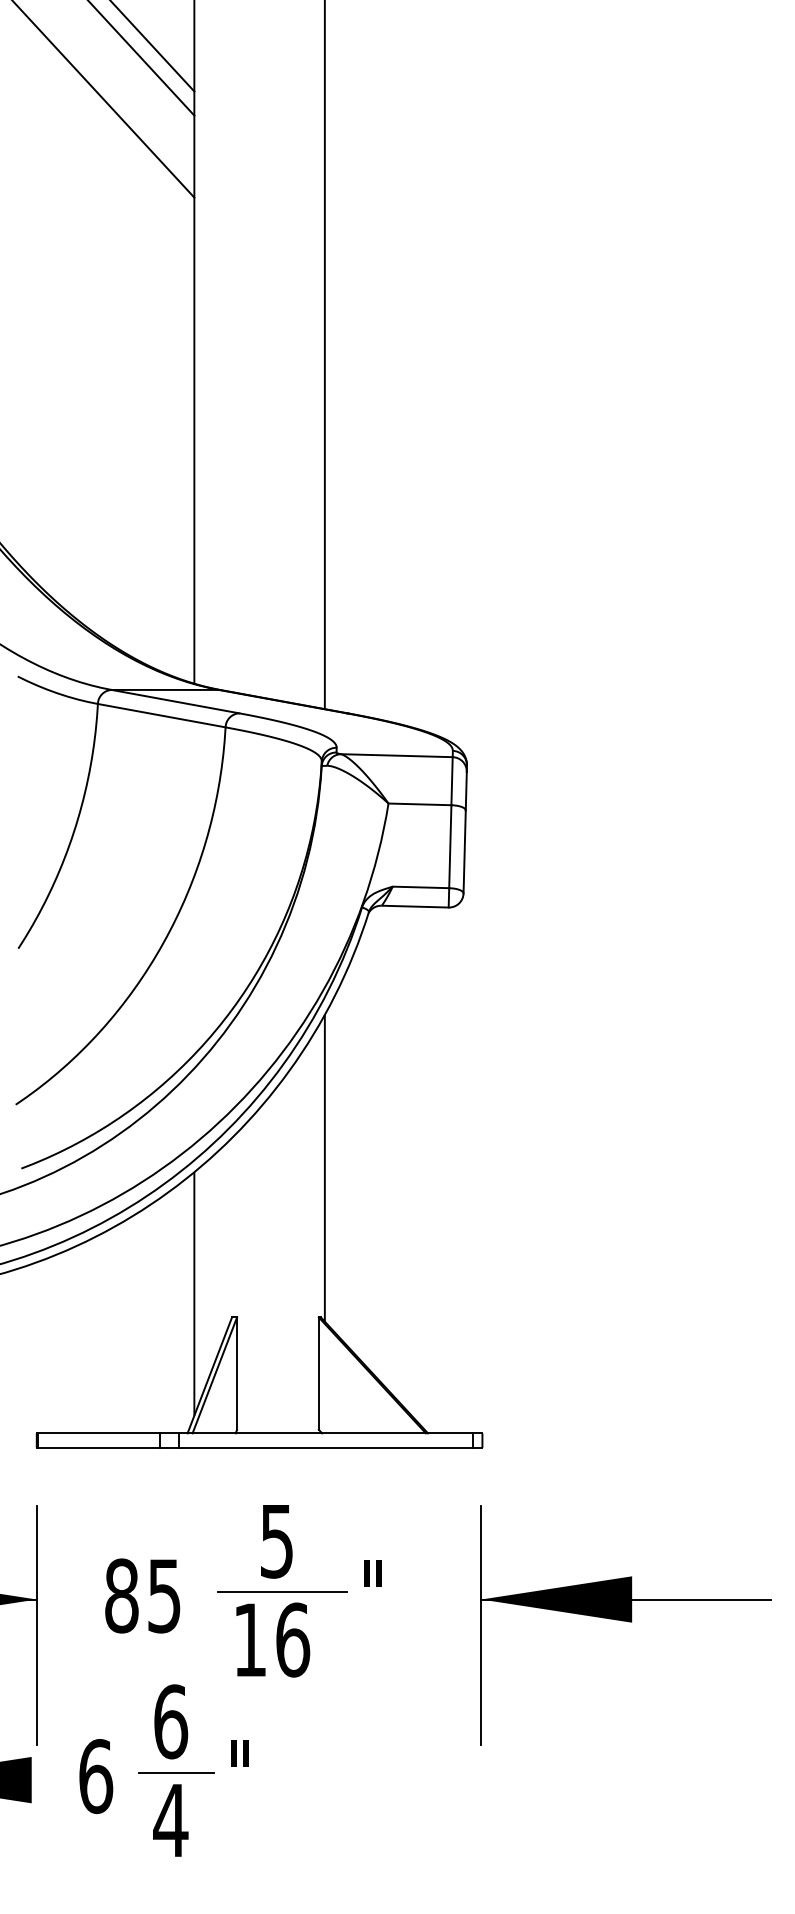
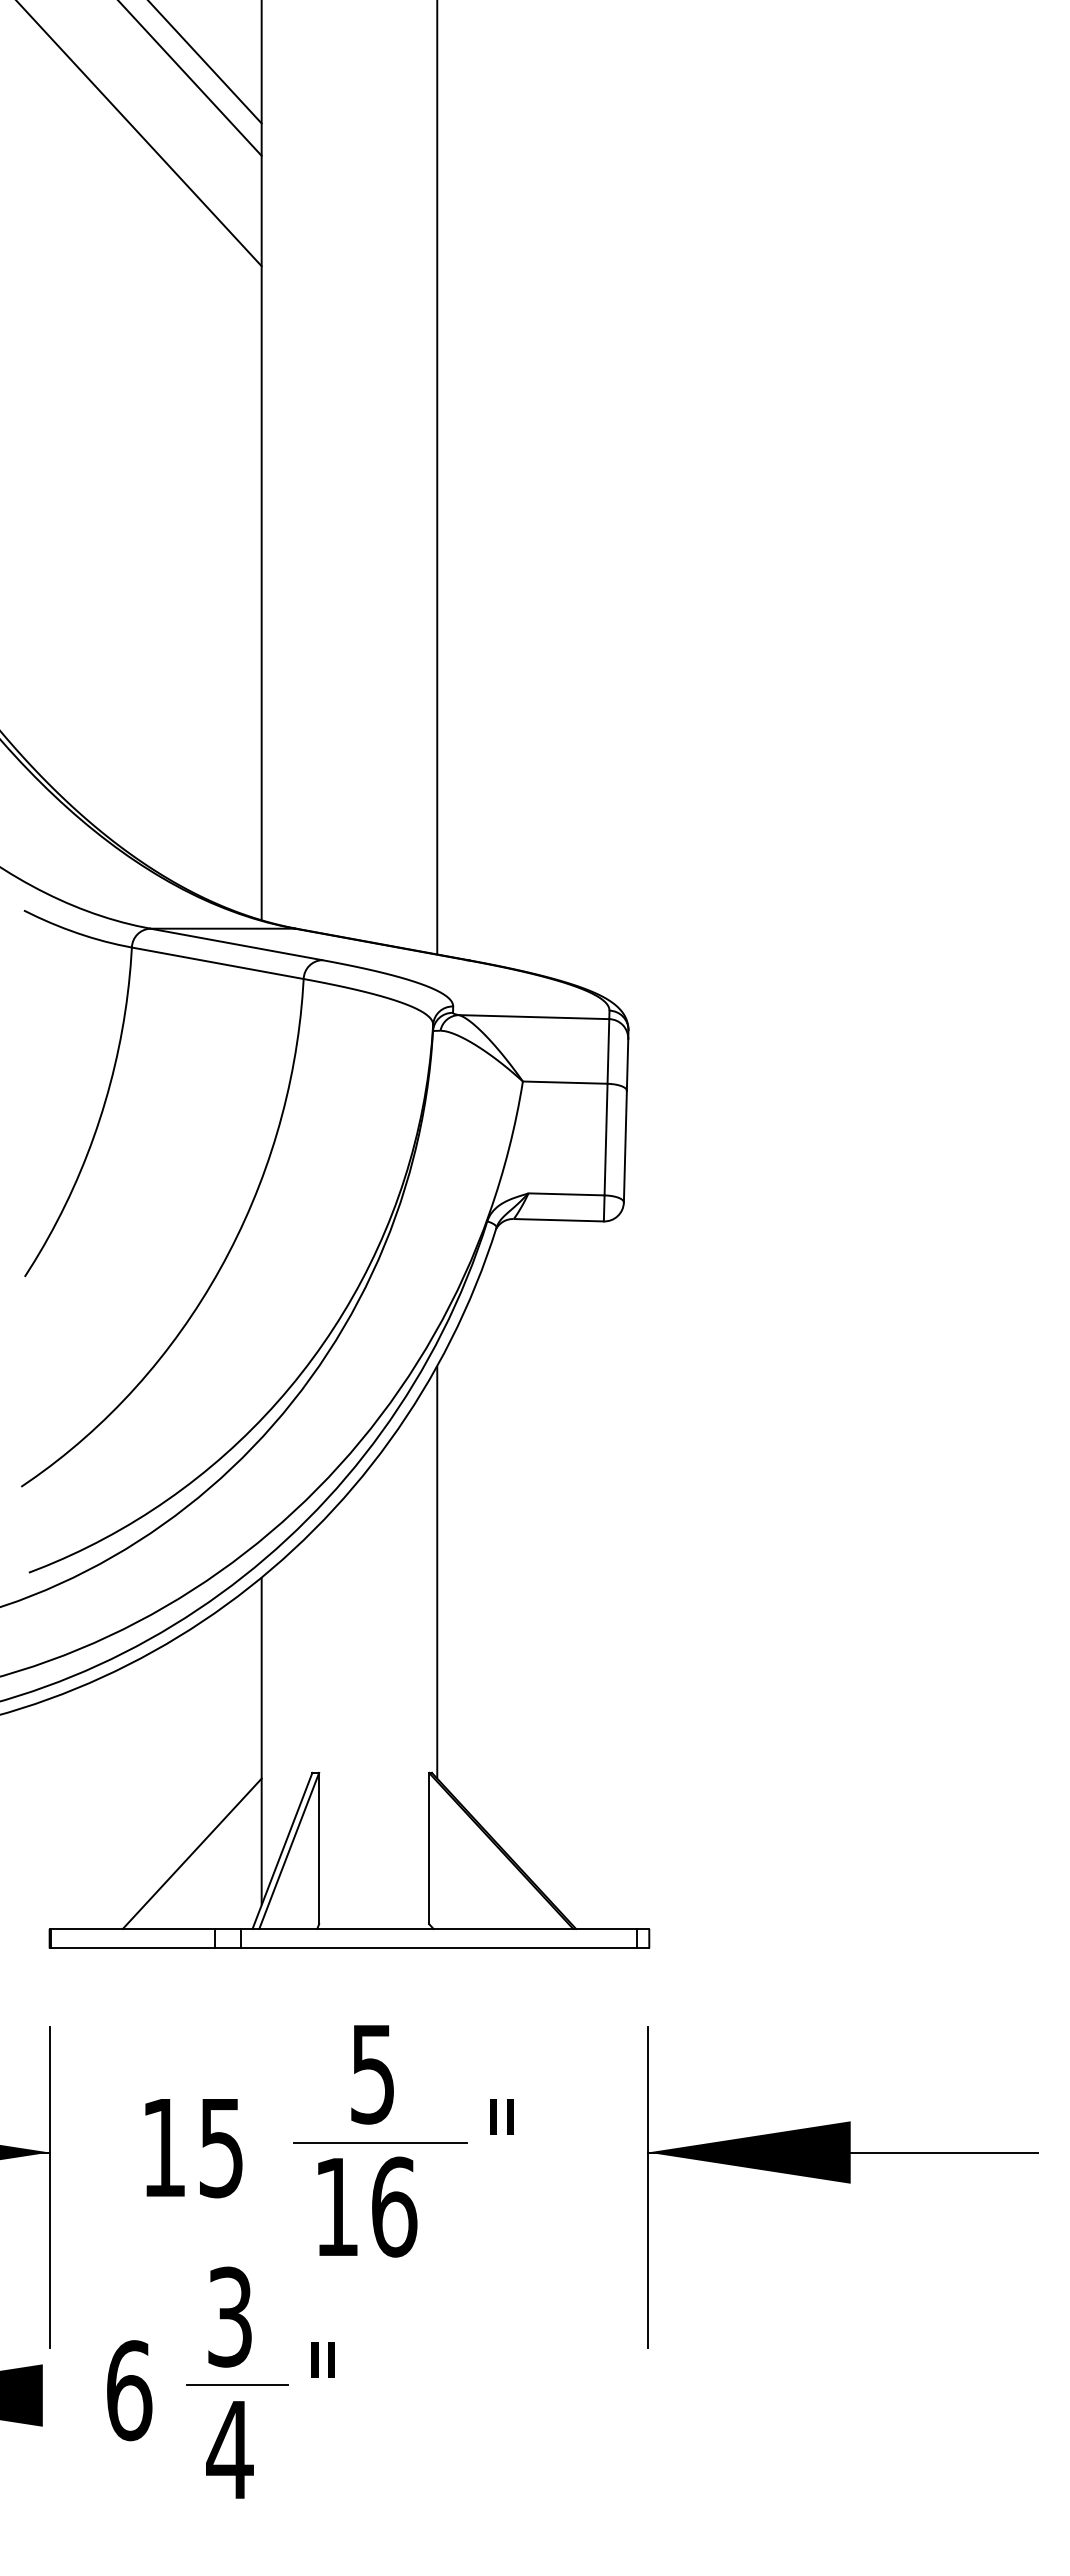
line: (142, 1377) -> (191, 1853), added
text: (121, 1595) -> (163, 2147), 85 -> 15
text: (171, 1721) -> (230, 2316), 6 -> 3

